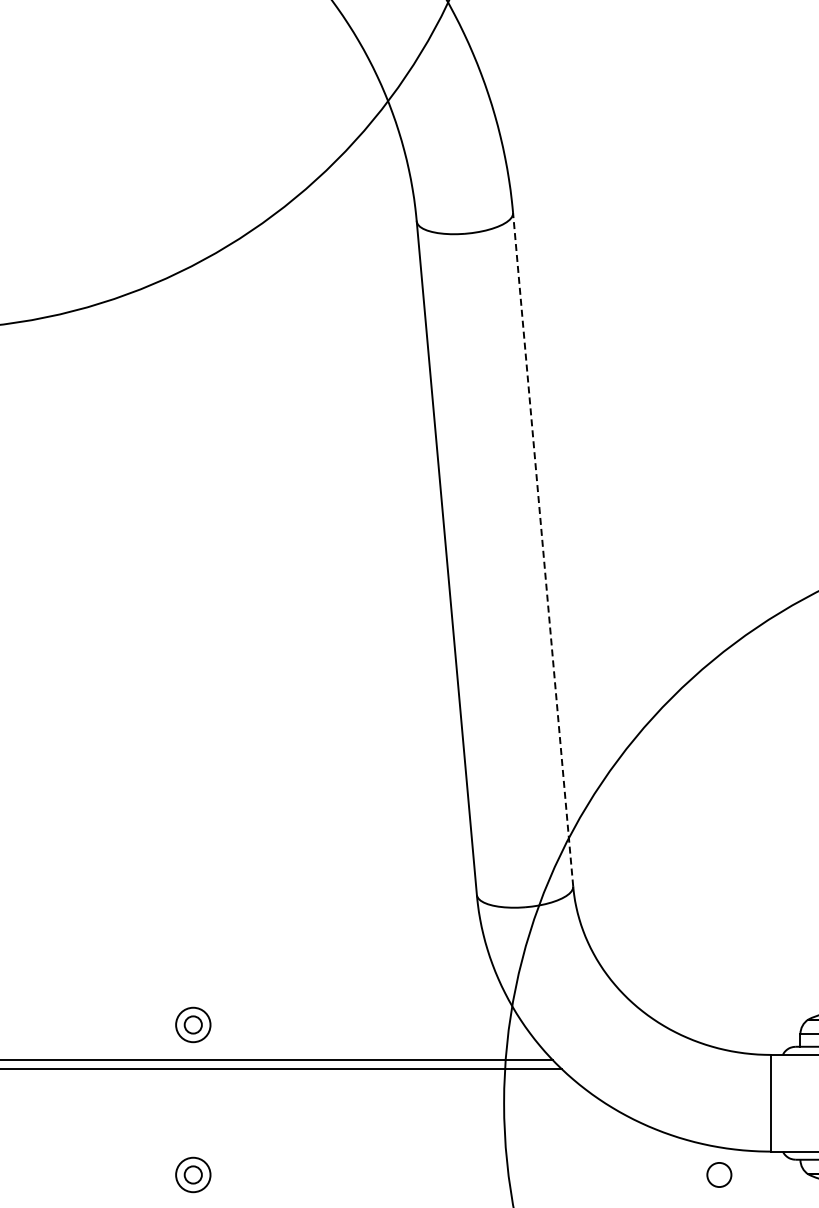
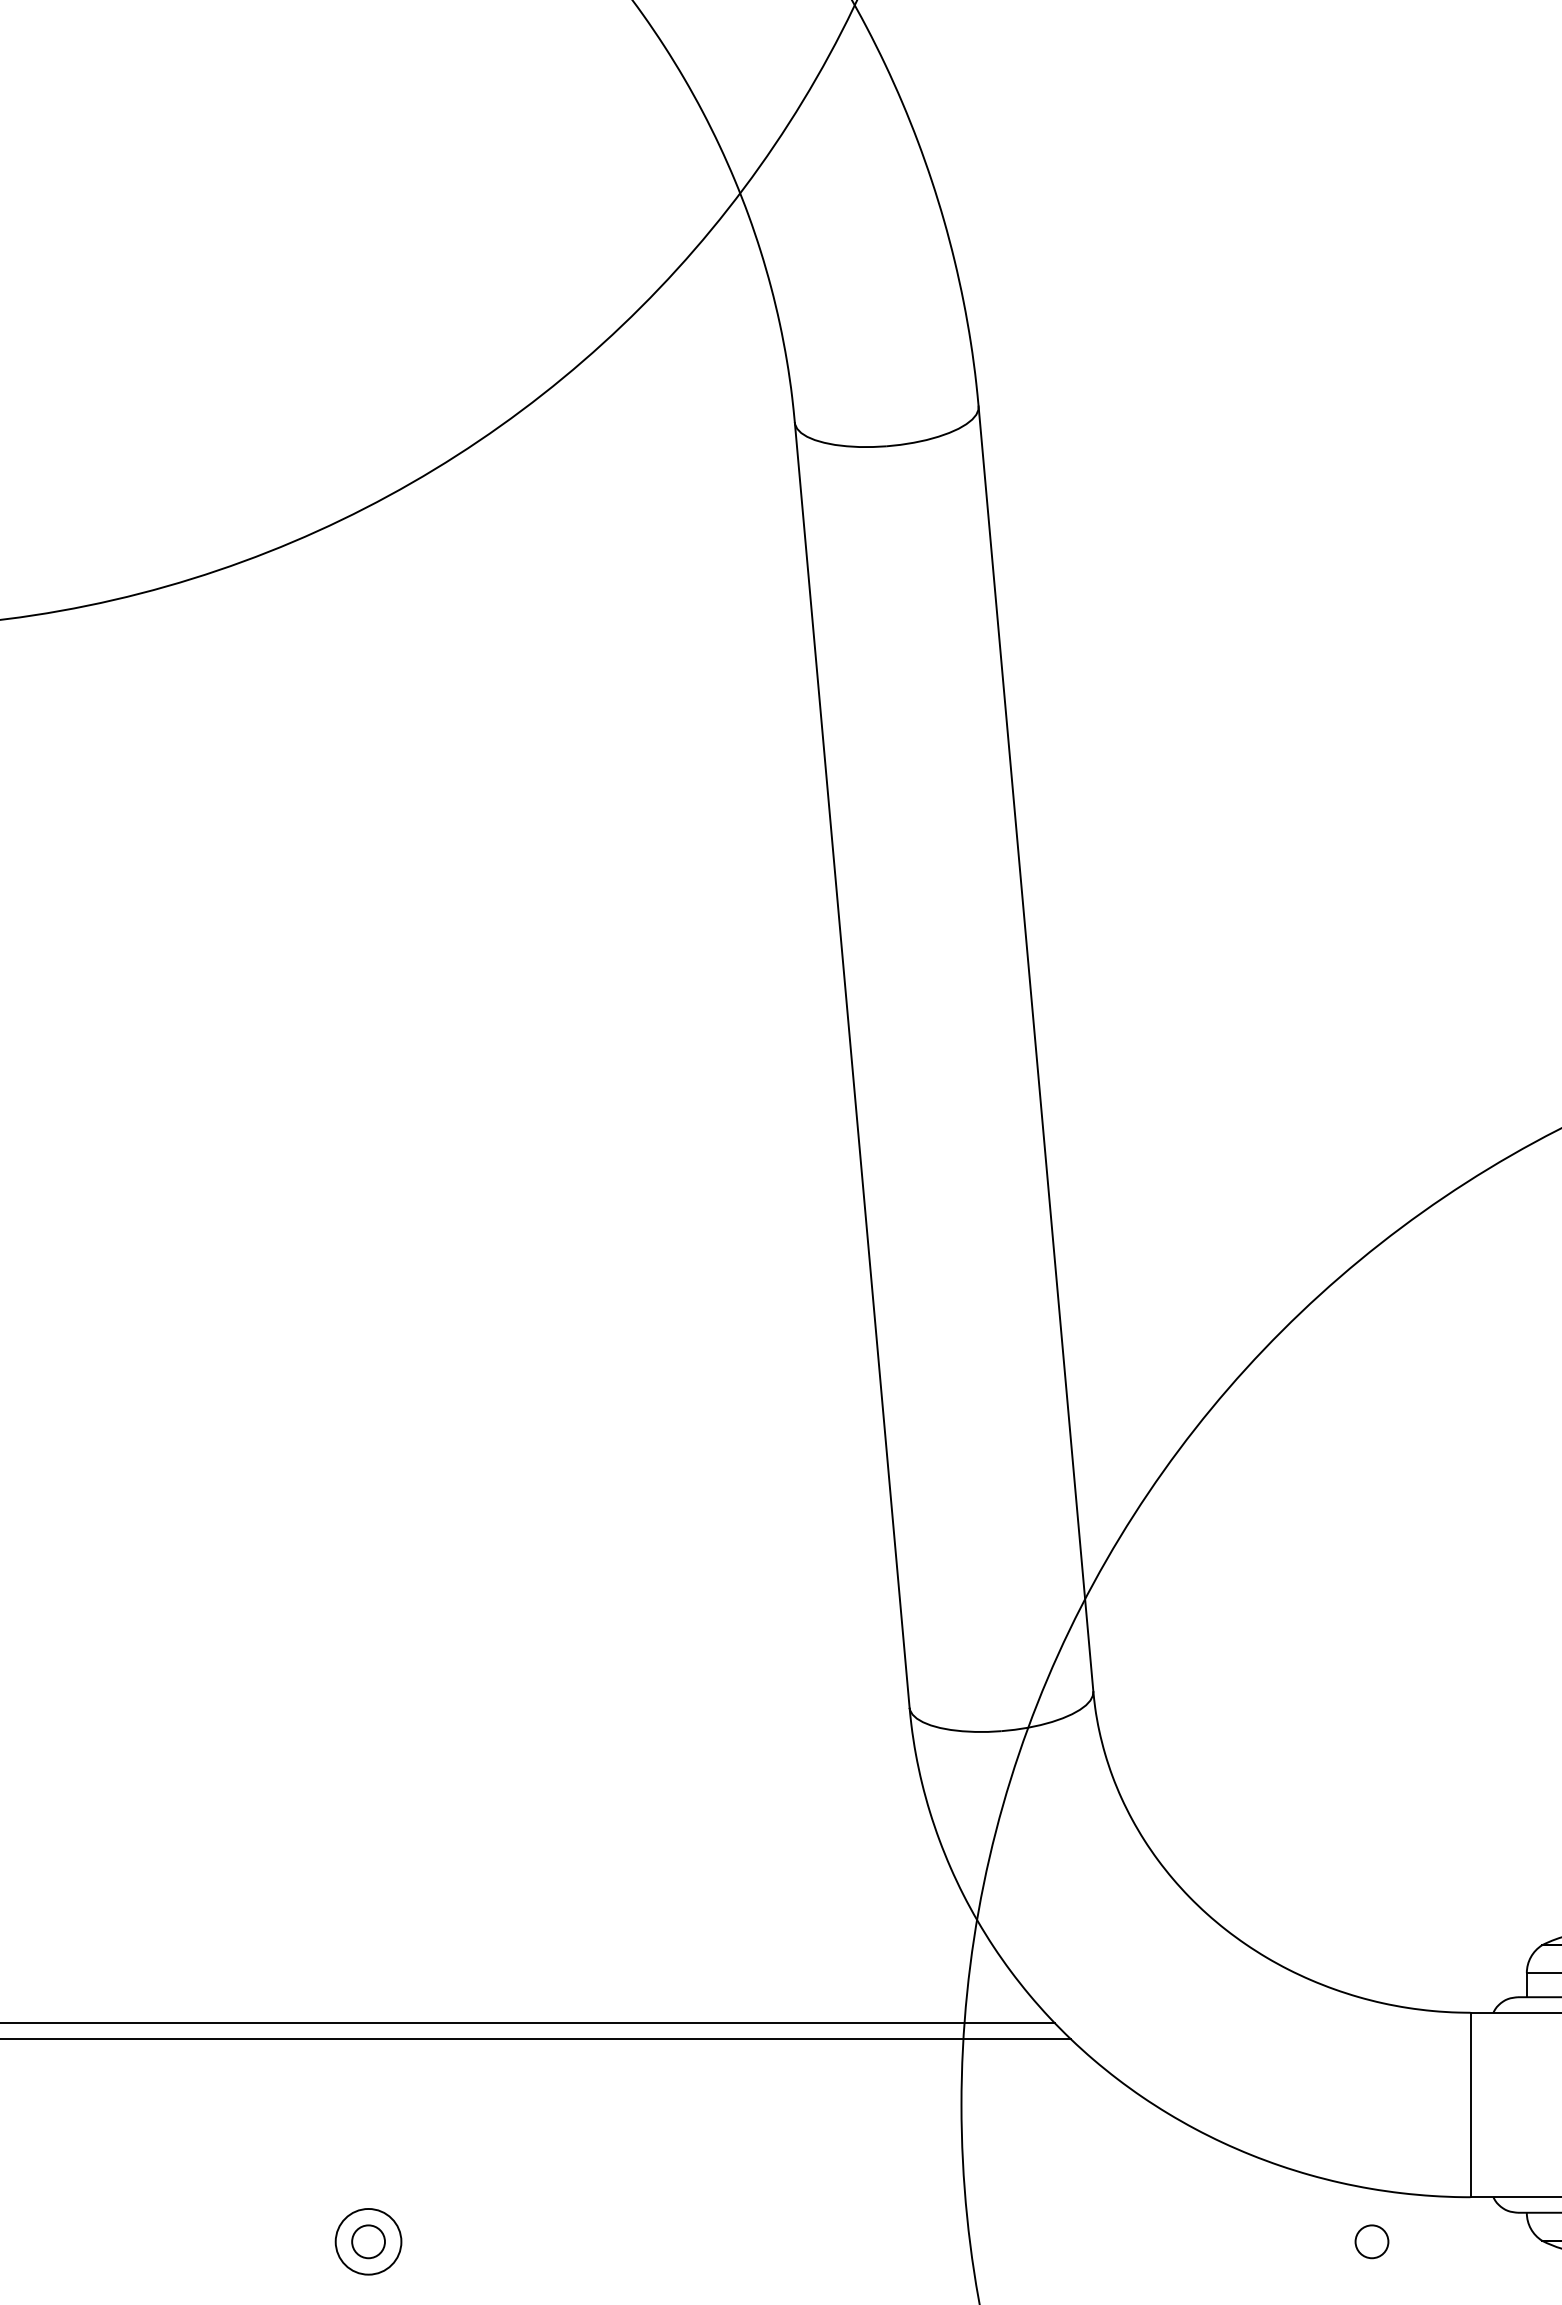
line: (543, 549) -> (1036, 1048), dashed -> solid
part: (193, 1024) -> (368, 1954), removed
circle: (718, 1174) -> (1370, 2240), size x0.71

